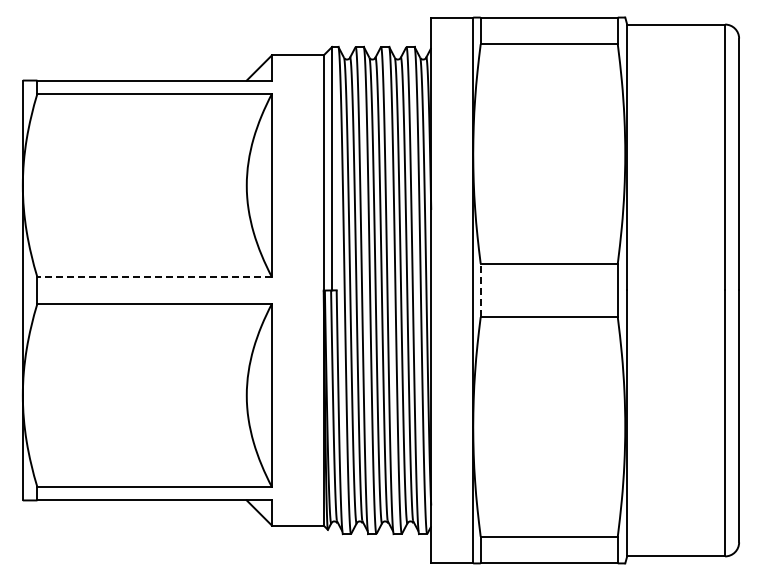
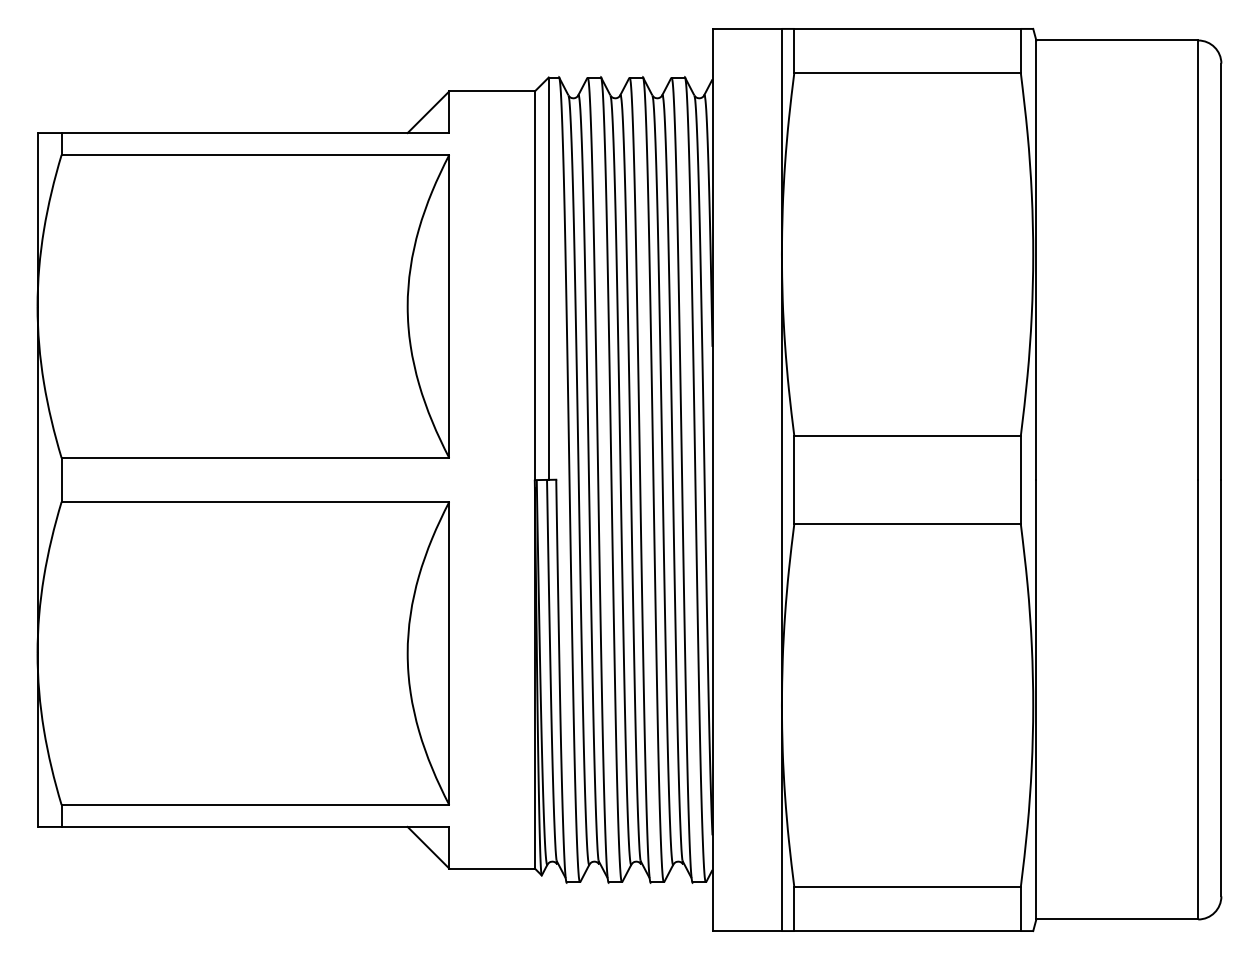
line: (154, 277) -> (255, 458), dashed -> solid
line: (480, 290) -> (793, 480), dashed -> solid

